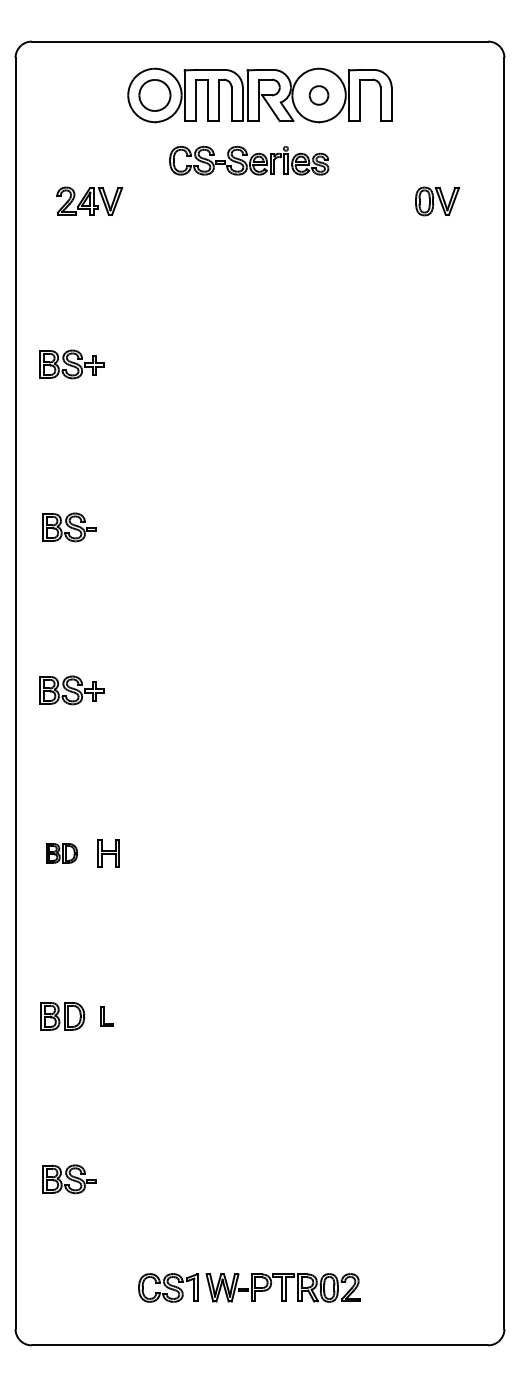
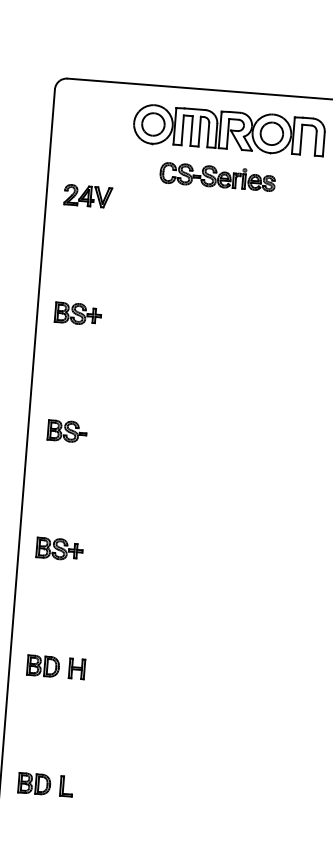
part: (318, 95) -> (271, 133), size x1.67
part: (89, 200) -> (87, 195), moved
part: (61, 853) -> (42, 666), size x1.43
part: (106, 1016) -> (66, 786), size x1.43

